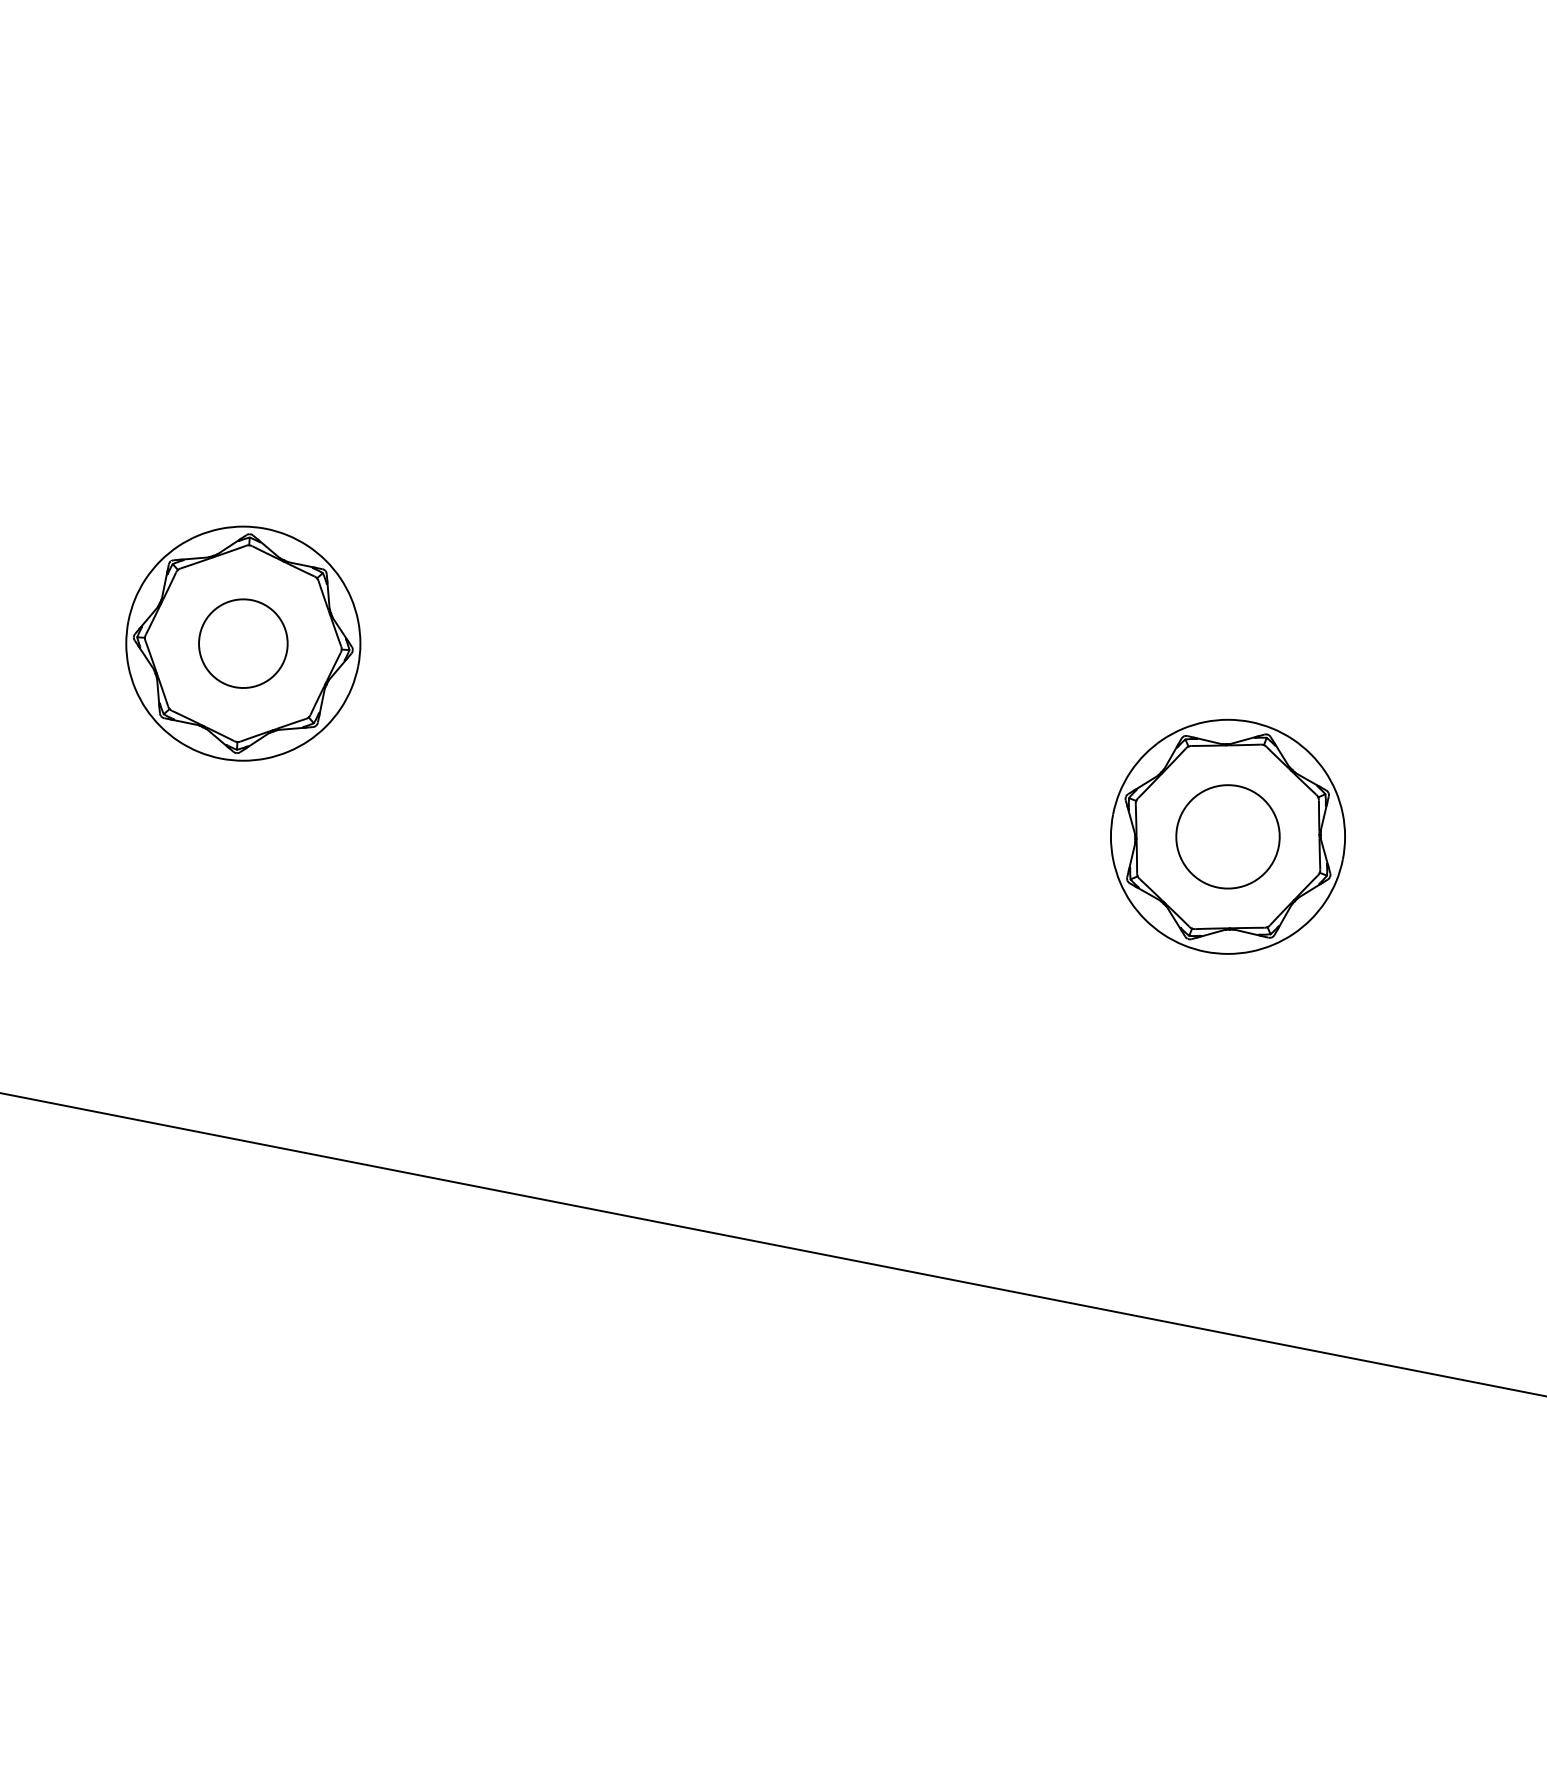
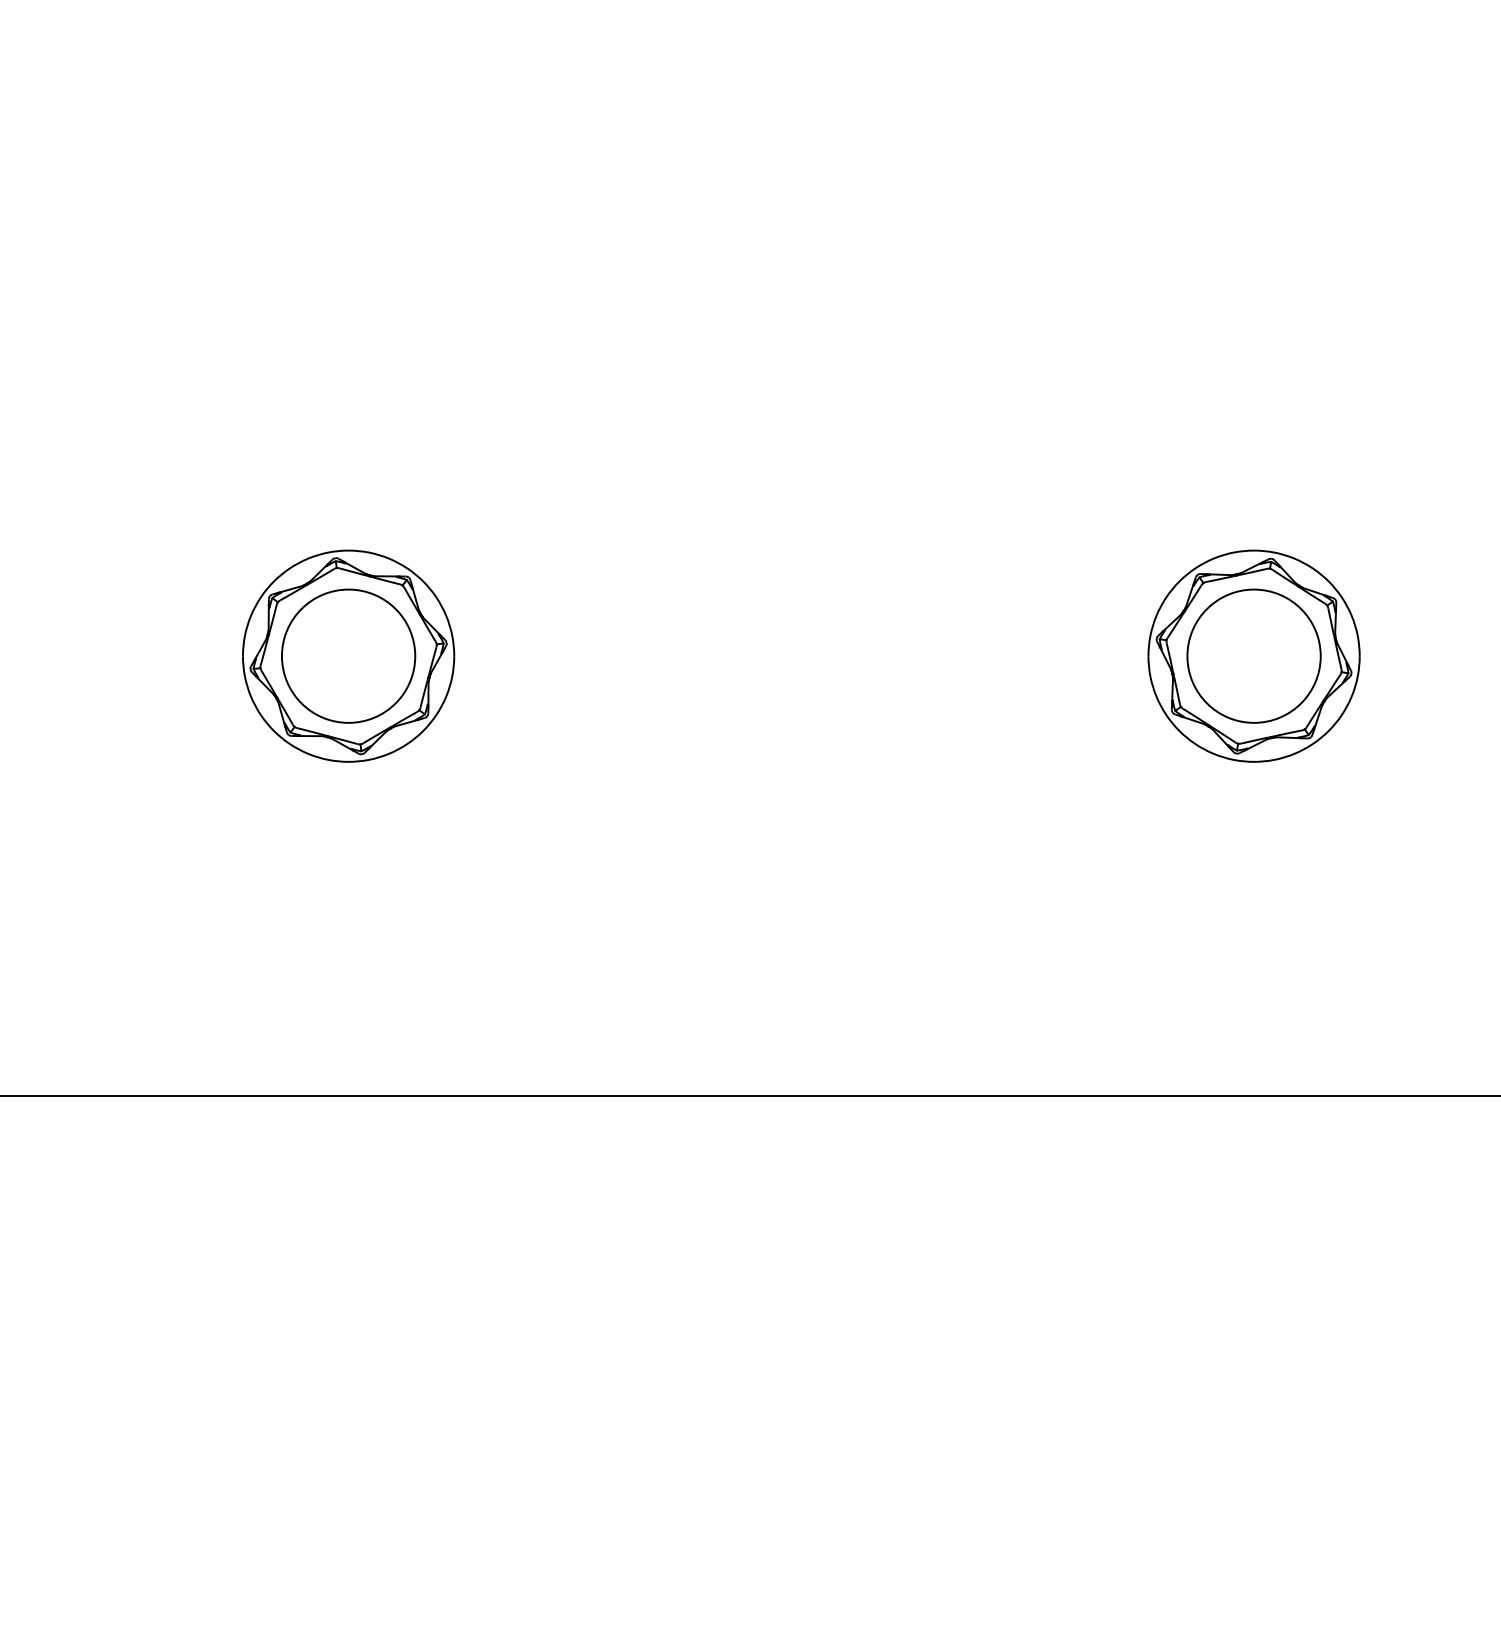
circle: (243, 642) -> (348, 655), size x1.67
circle: (1227, 835) -> (1253, 655), size x1.43

